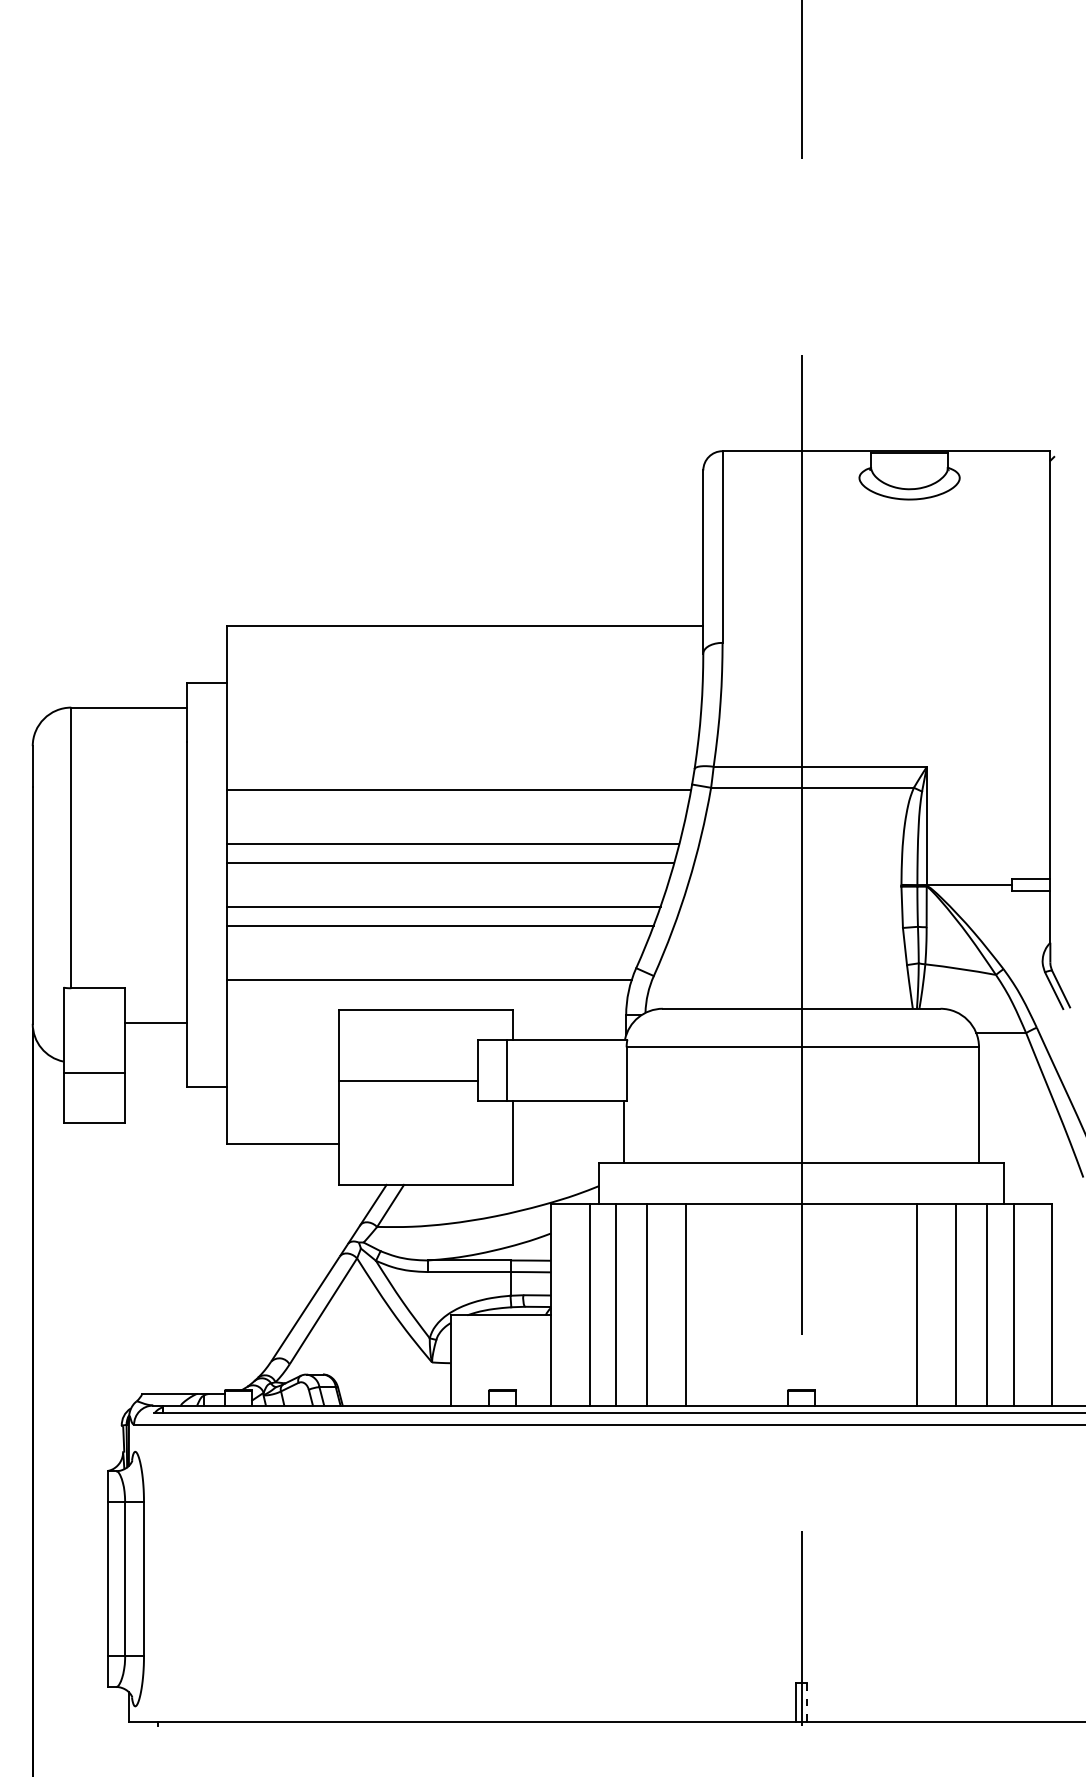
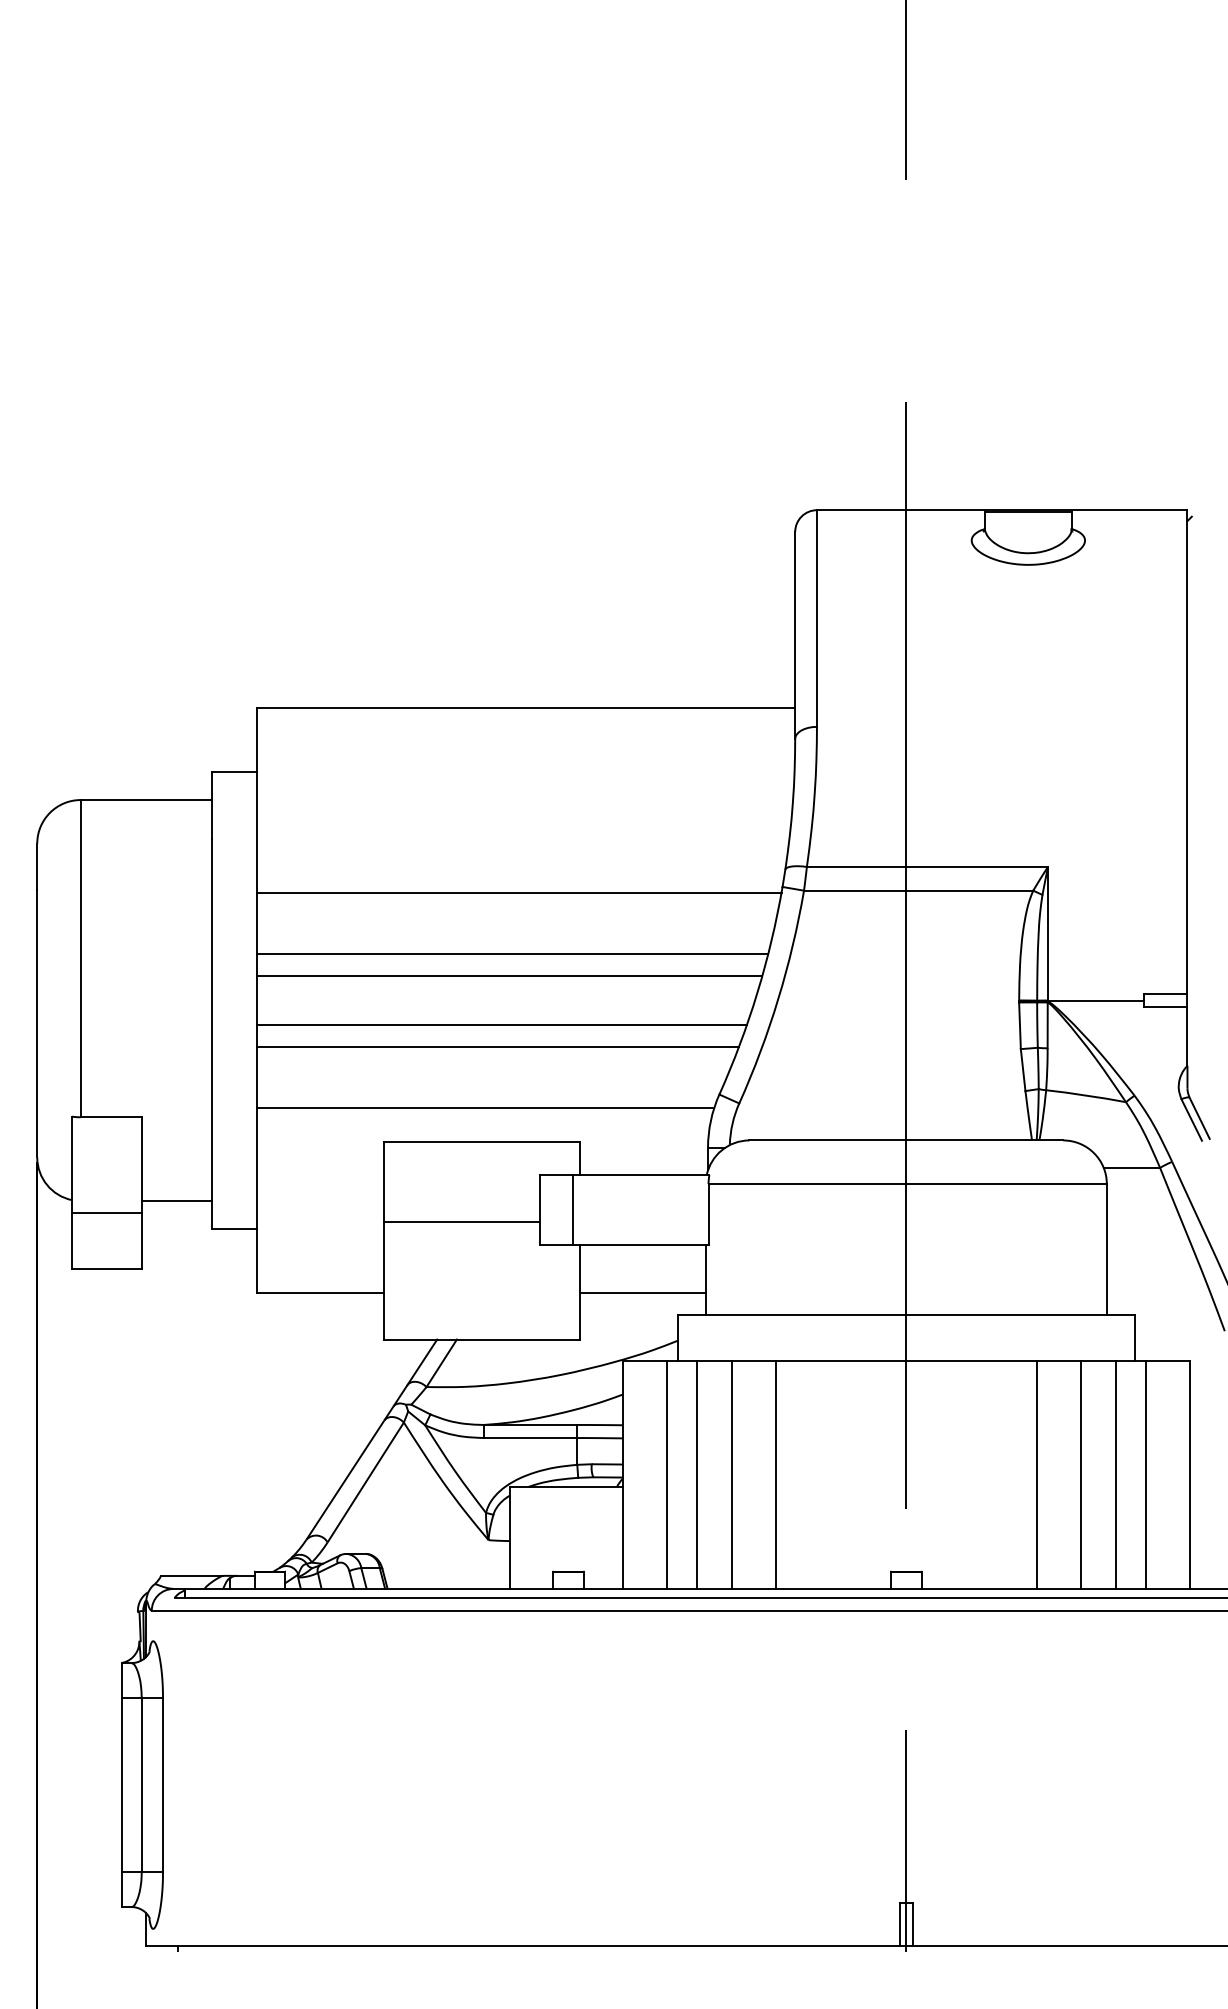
line: (155, 1023) -> (176, 1201), moved
line: (568, 1144) -> (642, 1293), added
line: (807, 1702) -> (912, 1924), dashed -> solid

